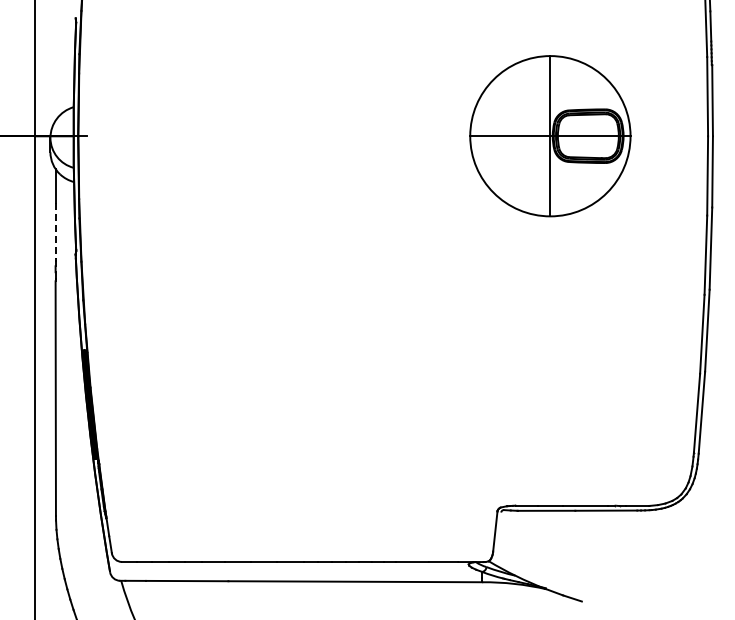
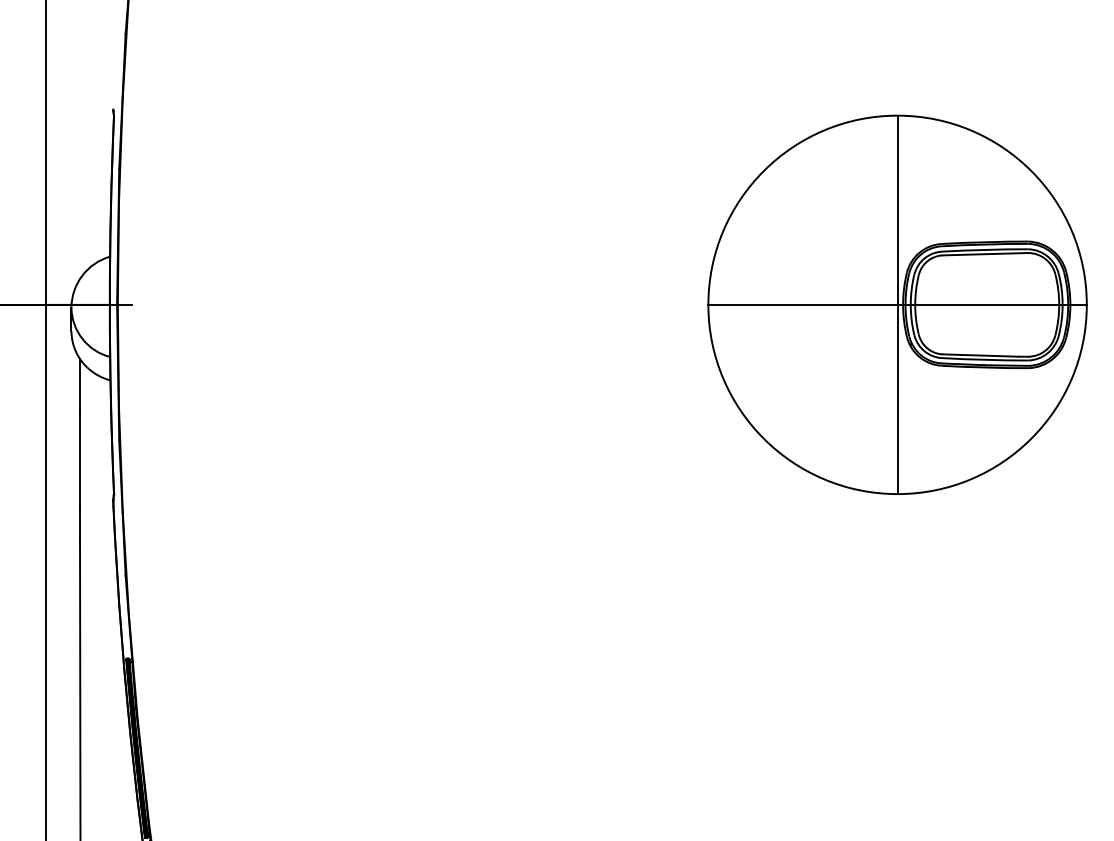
part: (550, 135) -> (897, 303), size x1.43
line: (55, 230) -> (79, 460), dashed -> solid

